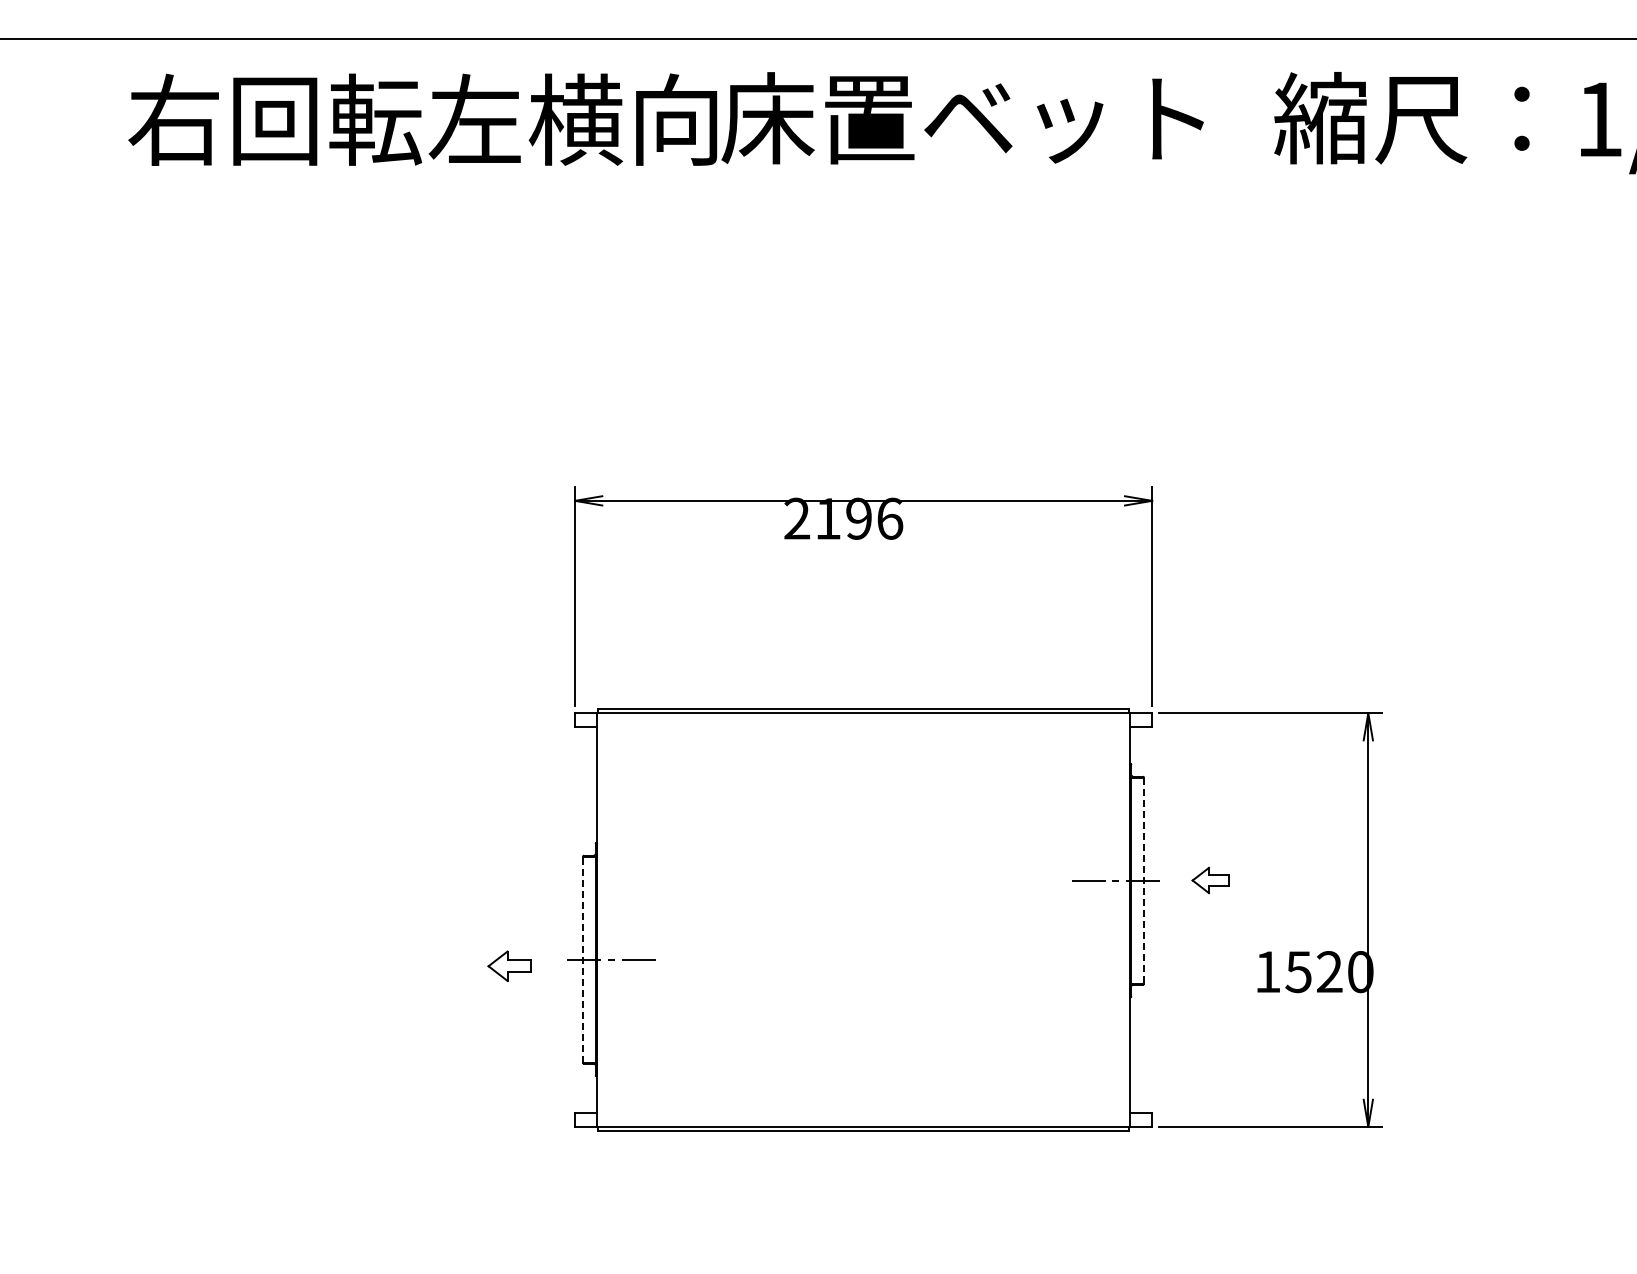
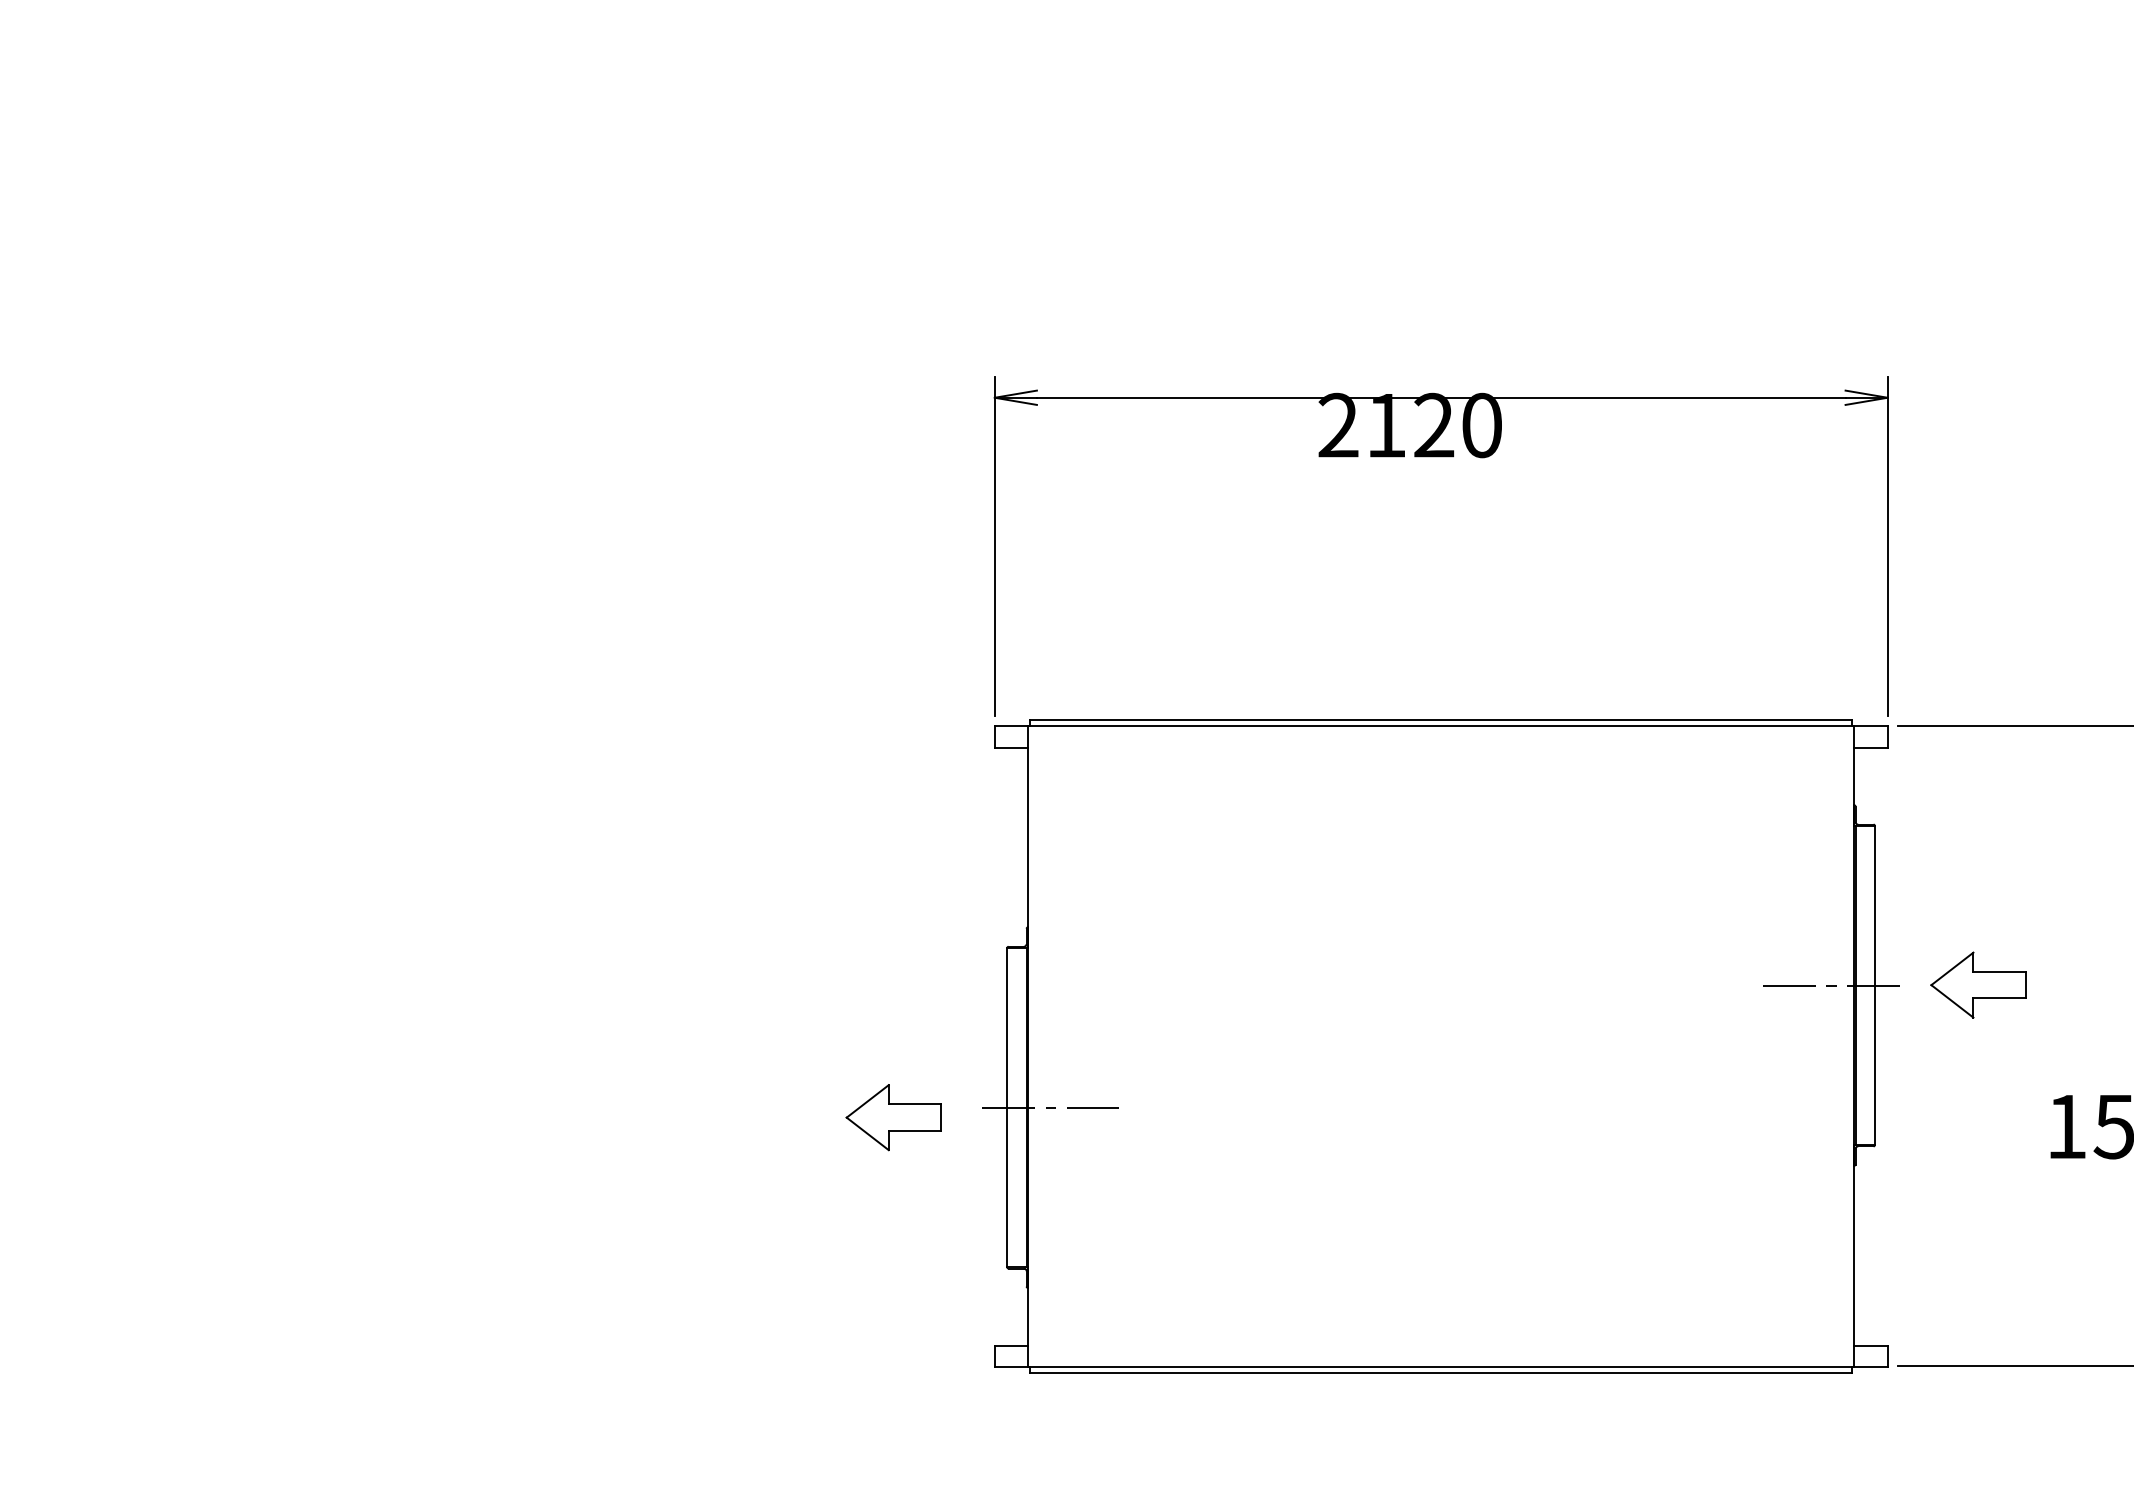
text: (874, 518) -> (1458, 425), 2196 -> 2120
line: (1143, 880) -> (1874, 985), dashed -> solid
part: (1210, 880) -> (1977, 985), size x1.67
line: (583, 959) -> (1007, 1107), dashed -> solid
part: (509, 966) -> (893, 1118), size x1.43

